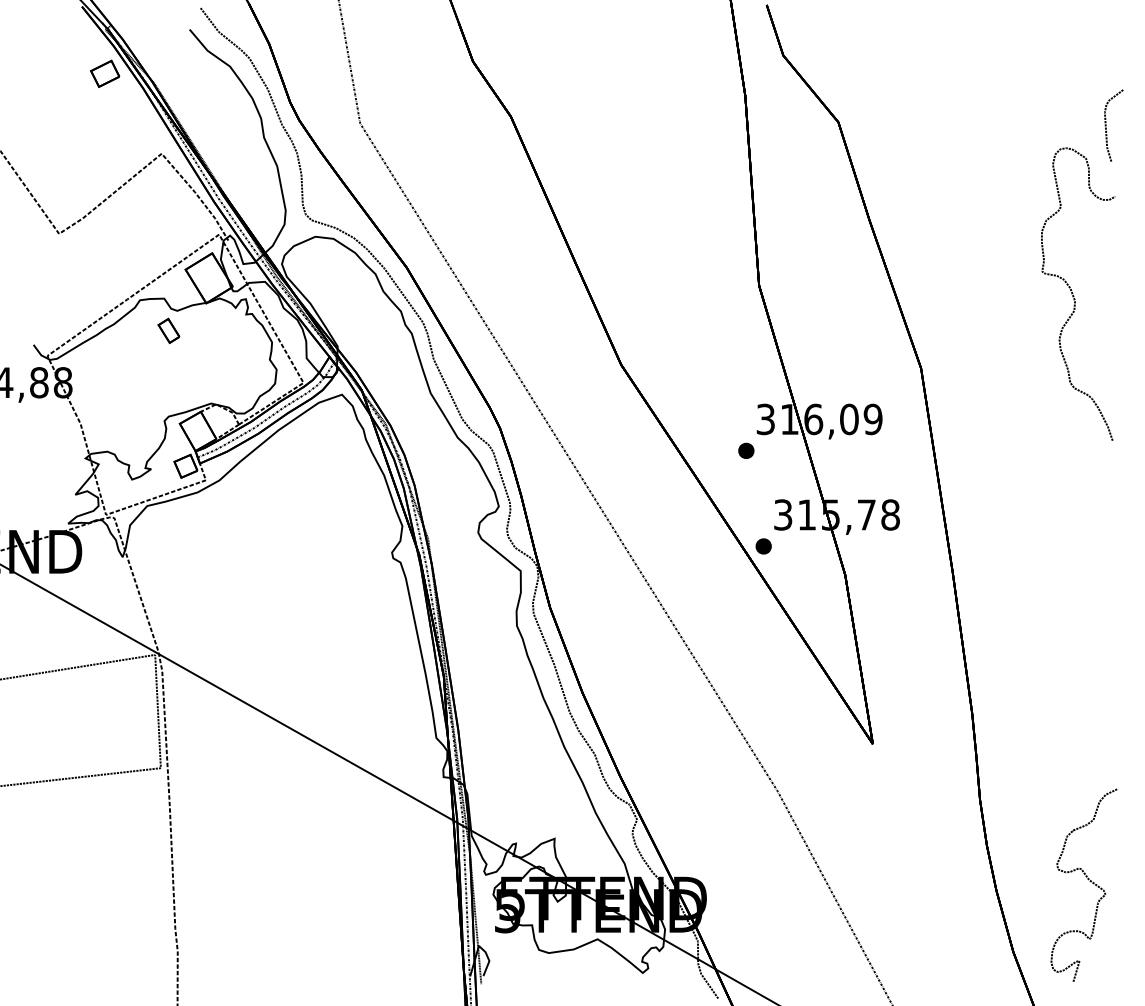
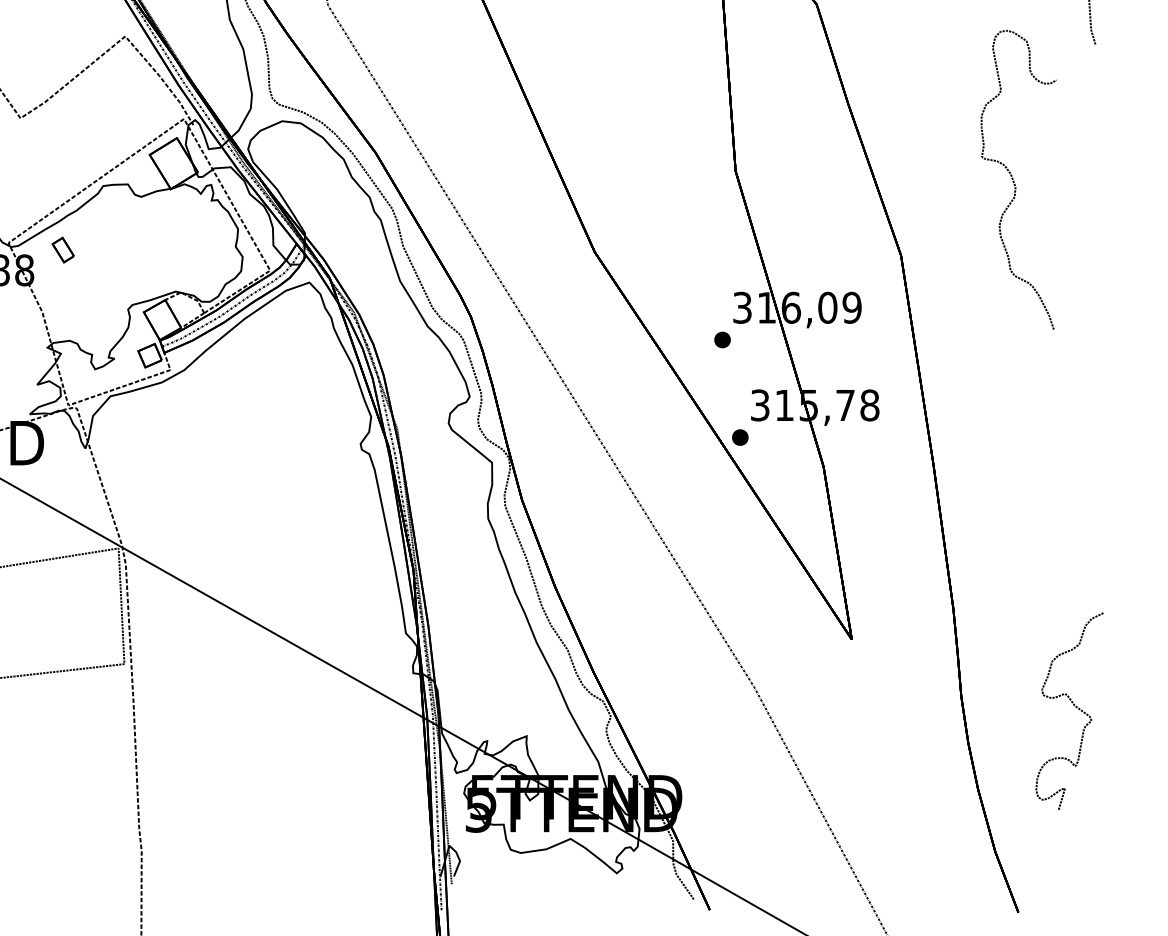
curve: (1073, 293) -> (1013, 179), moved
part: (168, 330) -> (62, 249), moved
curve: (1087, 879) -> (1073, 705), moved

